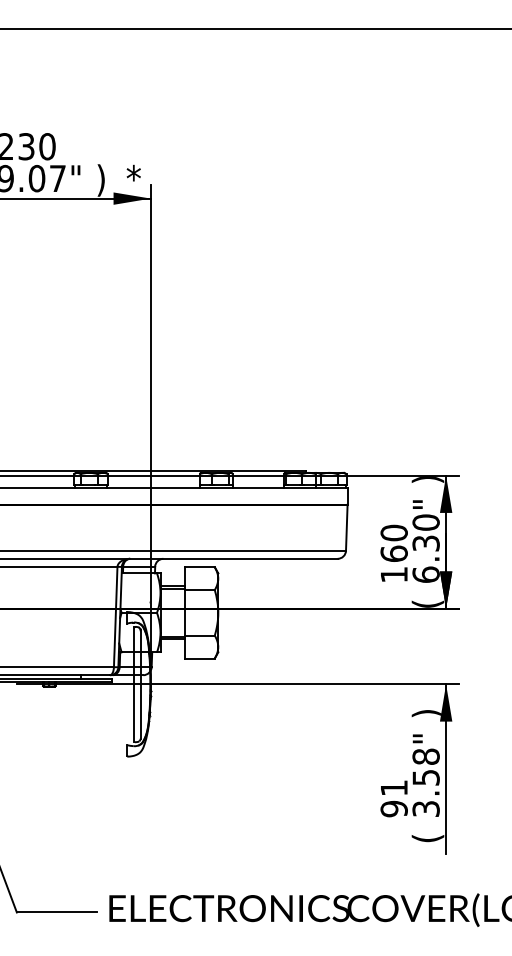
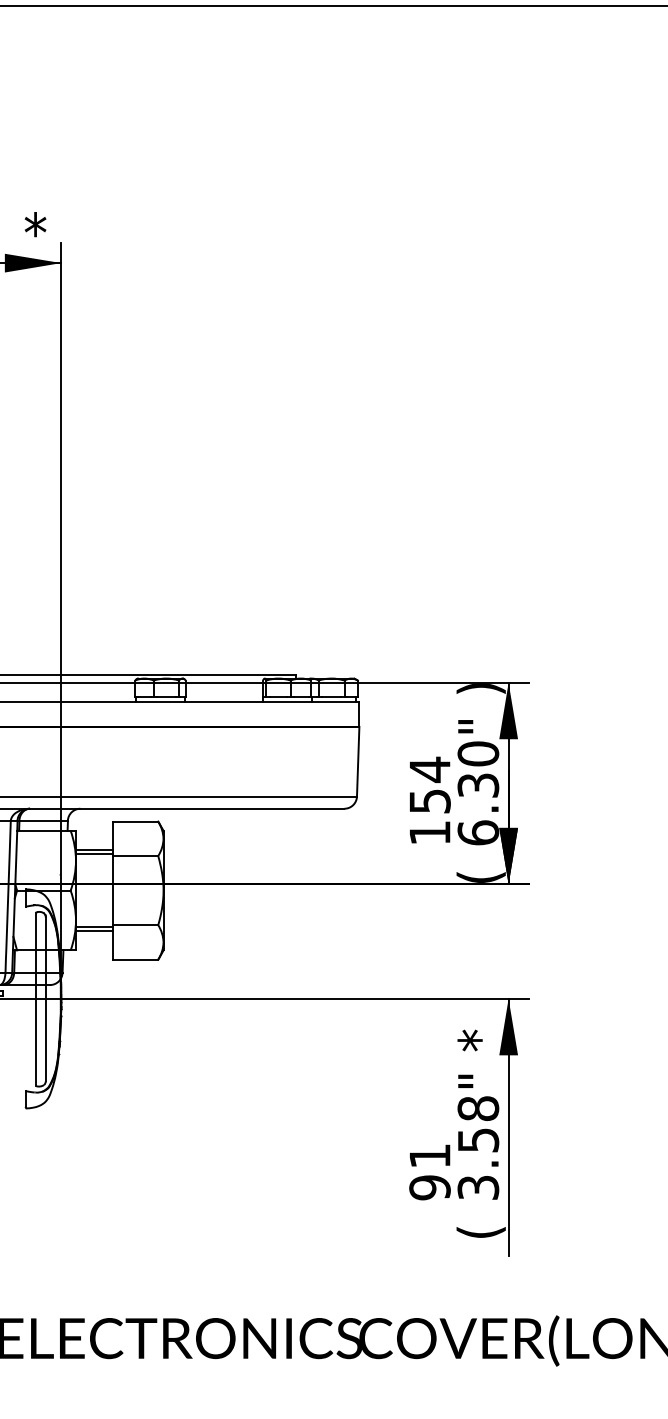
text: (393, 542) -> (428, 784), 160 -> 154
text: (426, 711) -> (478, 1040), ) -> *

